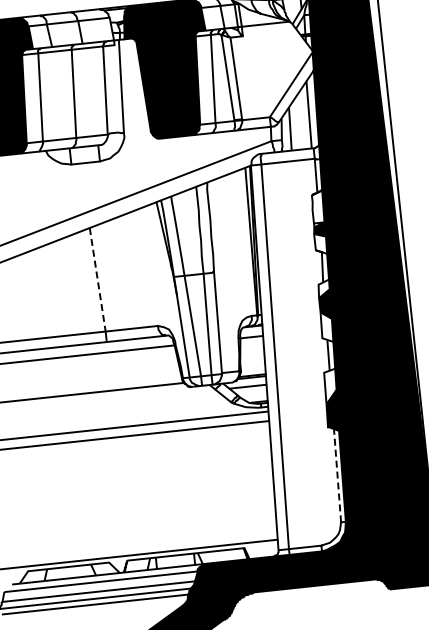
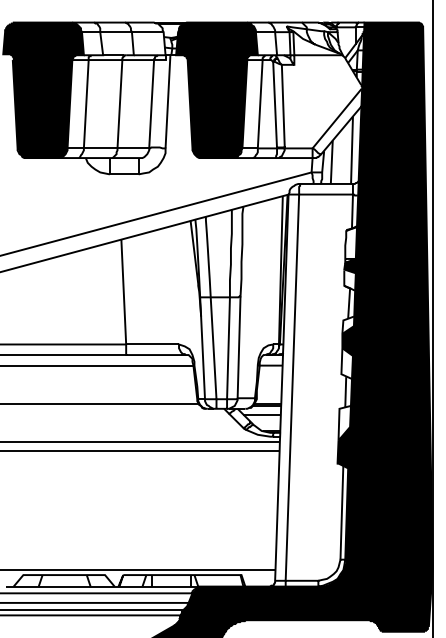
line: (97, 280) -> (123, 292), dashed -> solid
line: (337, 474) -> (341, 511), dashed -> solid

